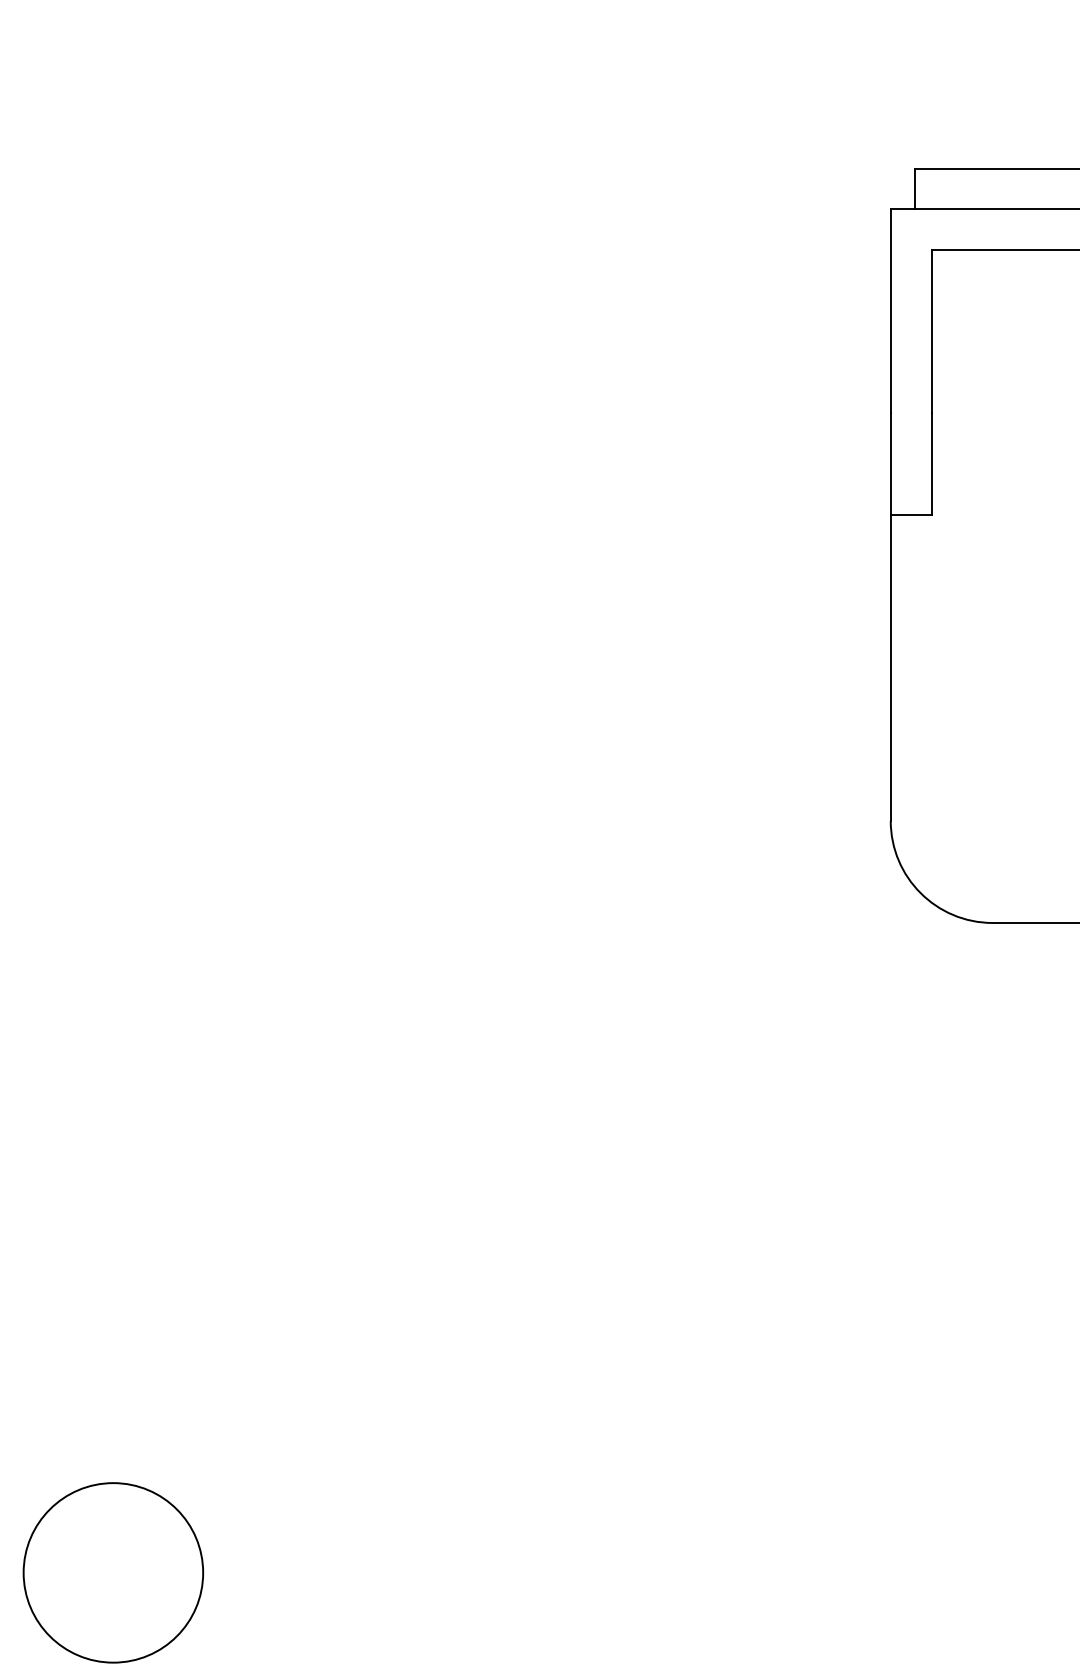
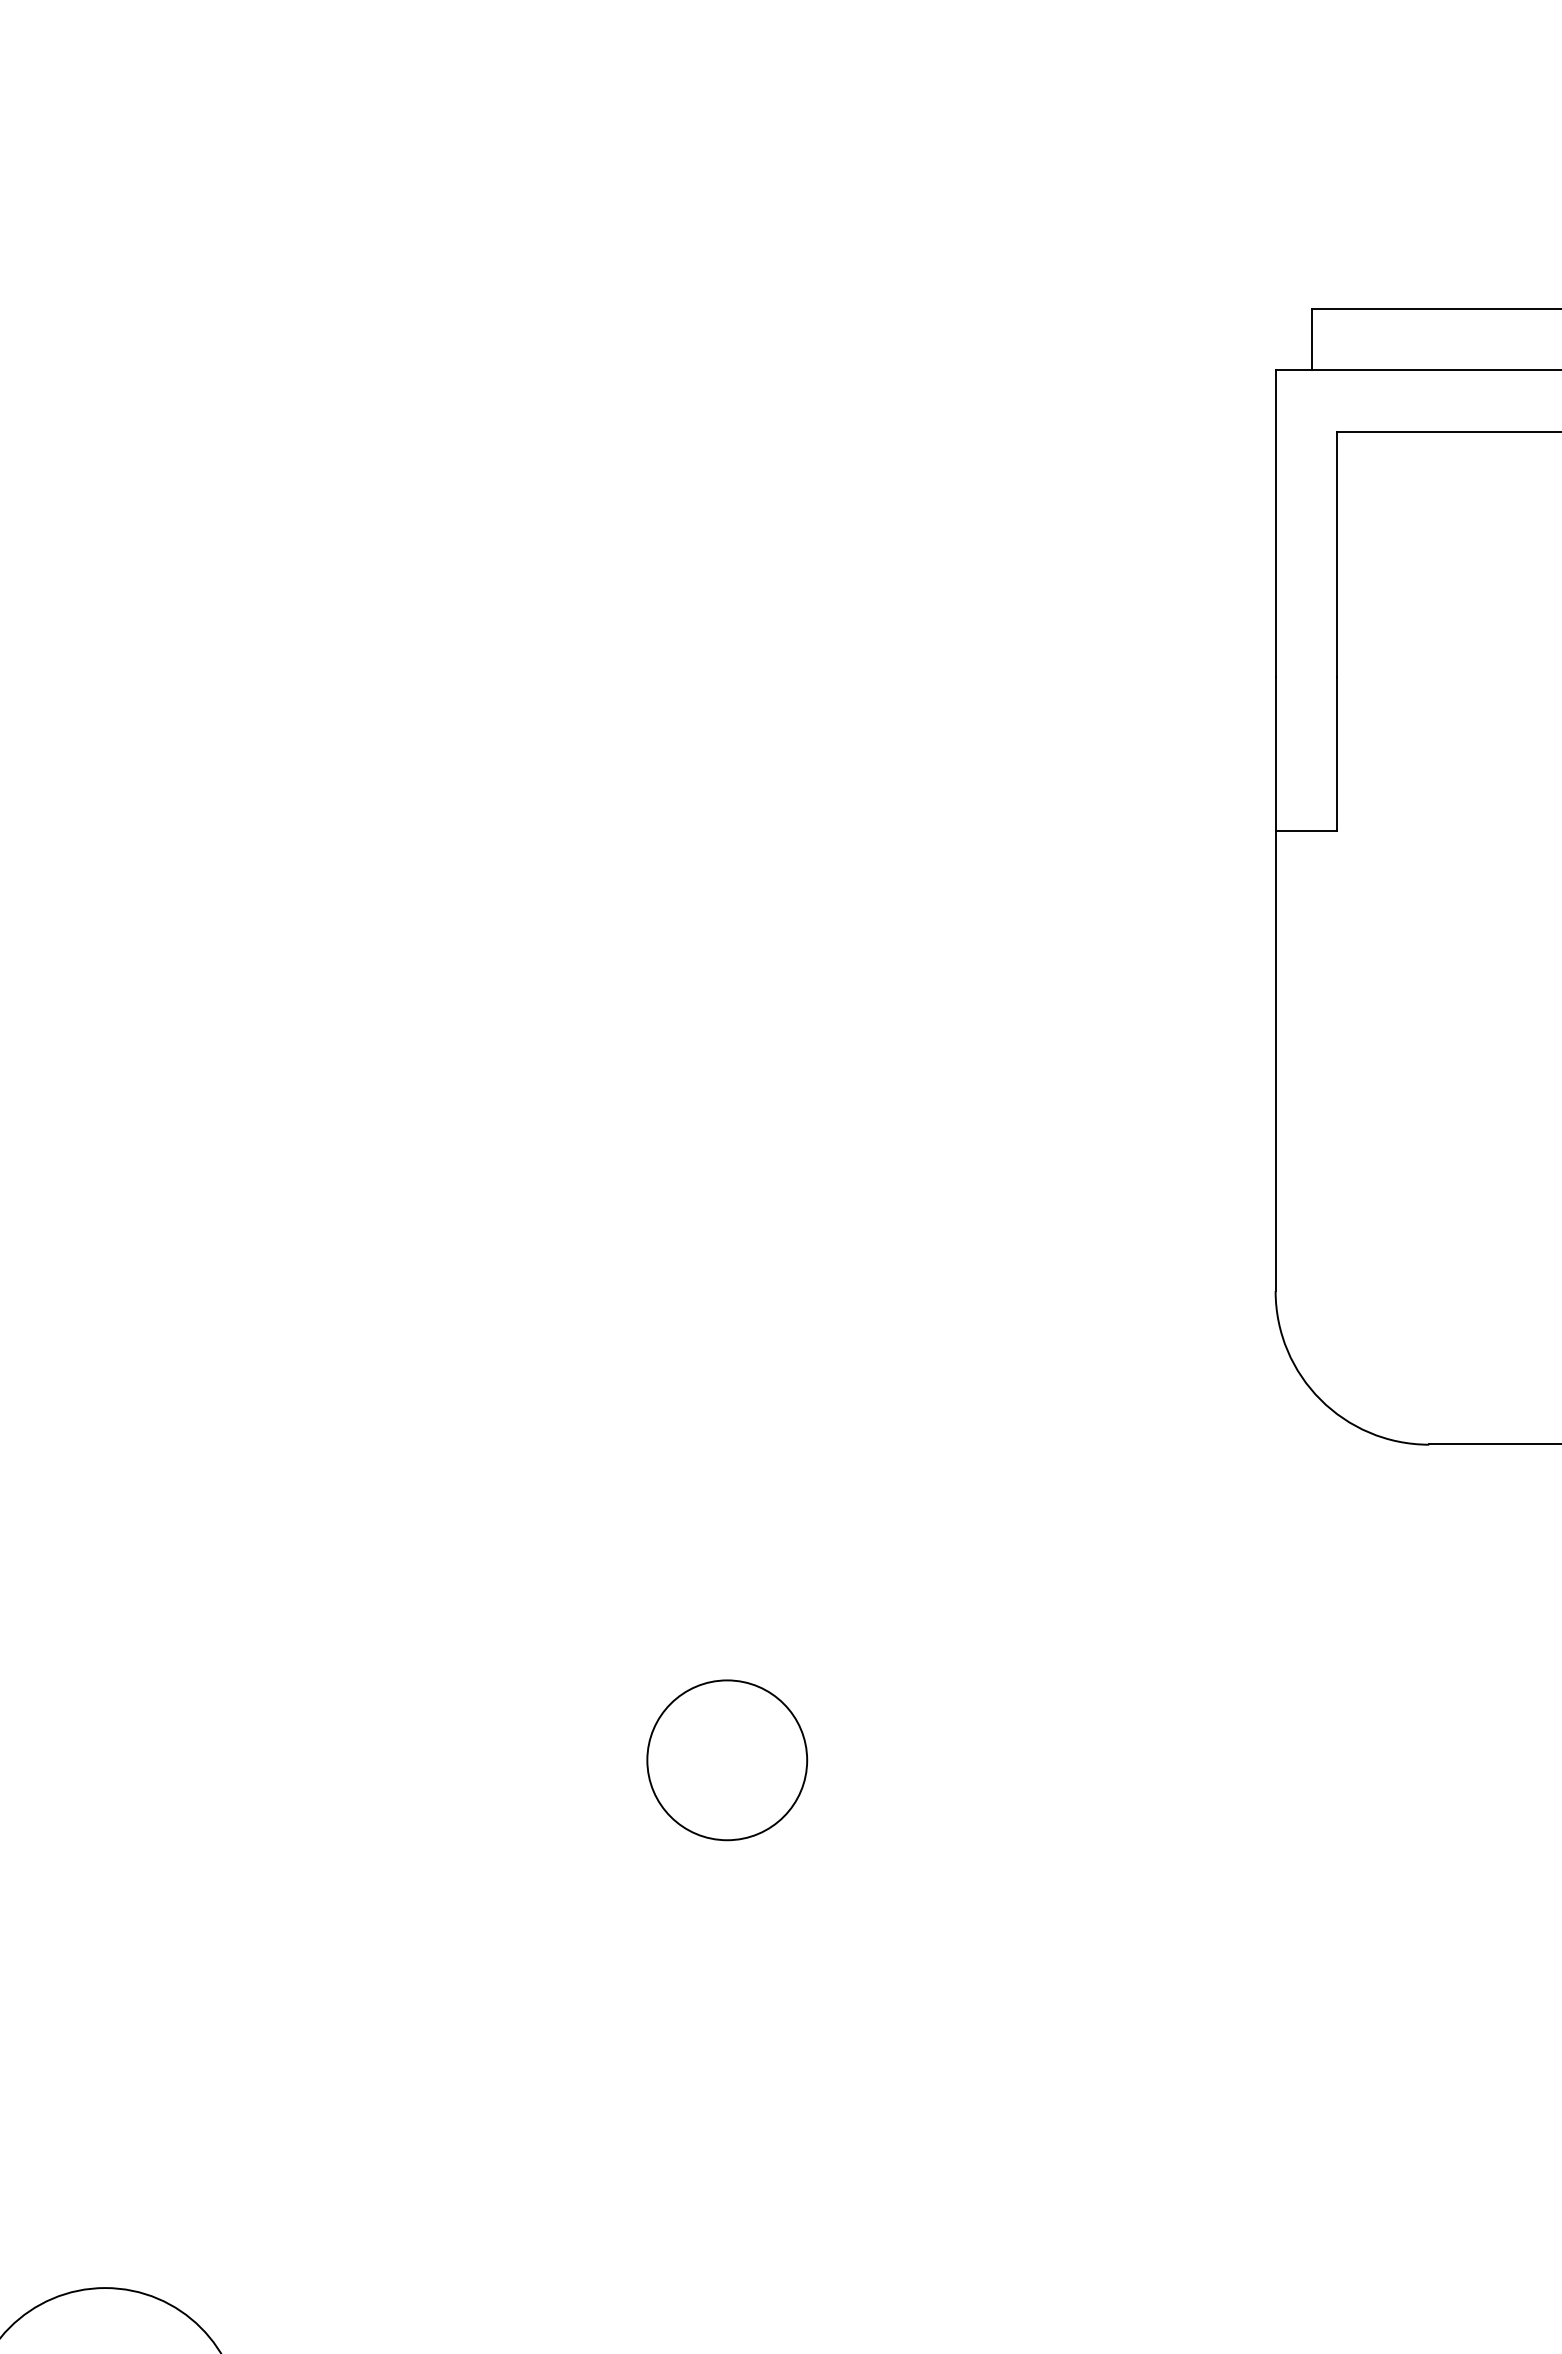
circle: (526, 1132) -> (727, 1760), added

